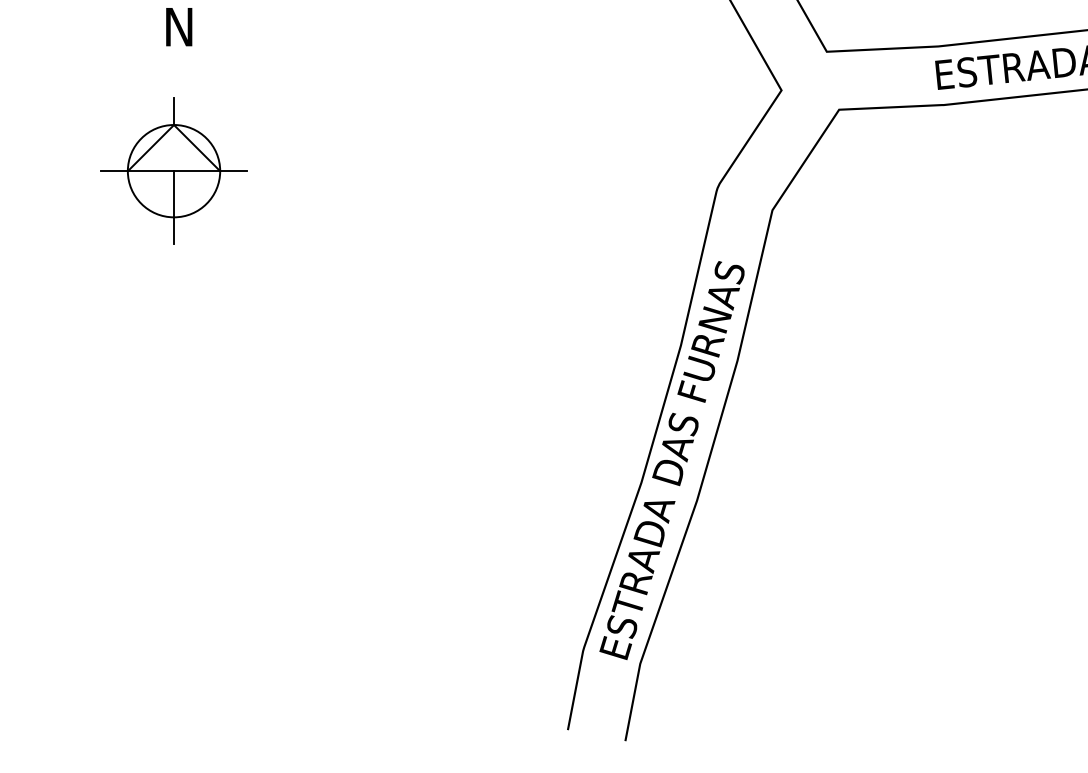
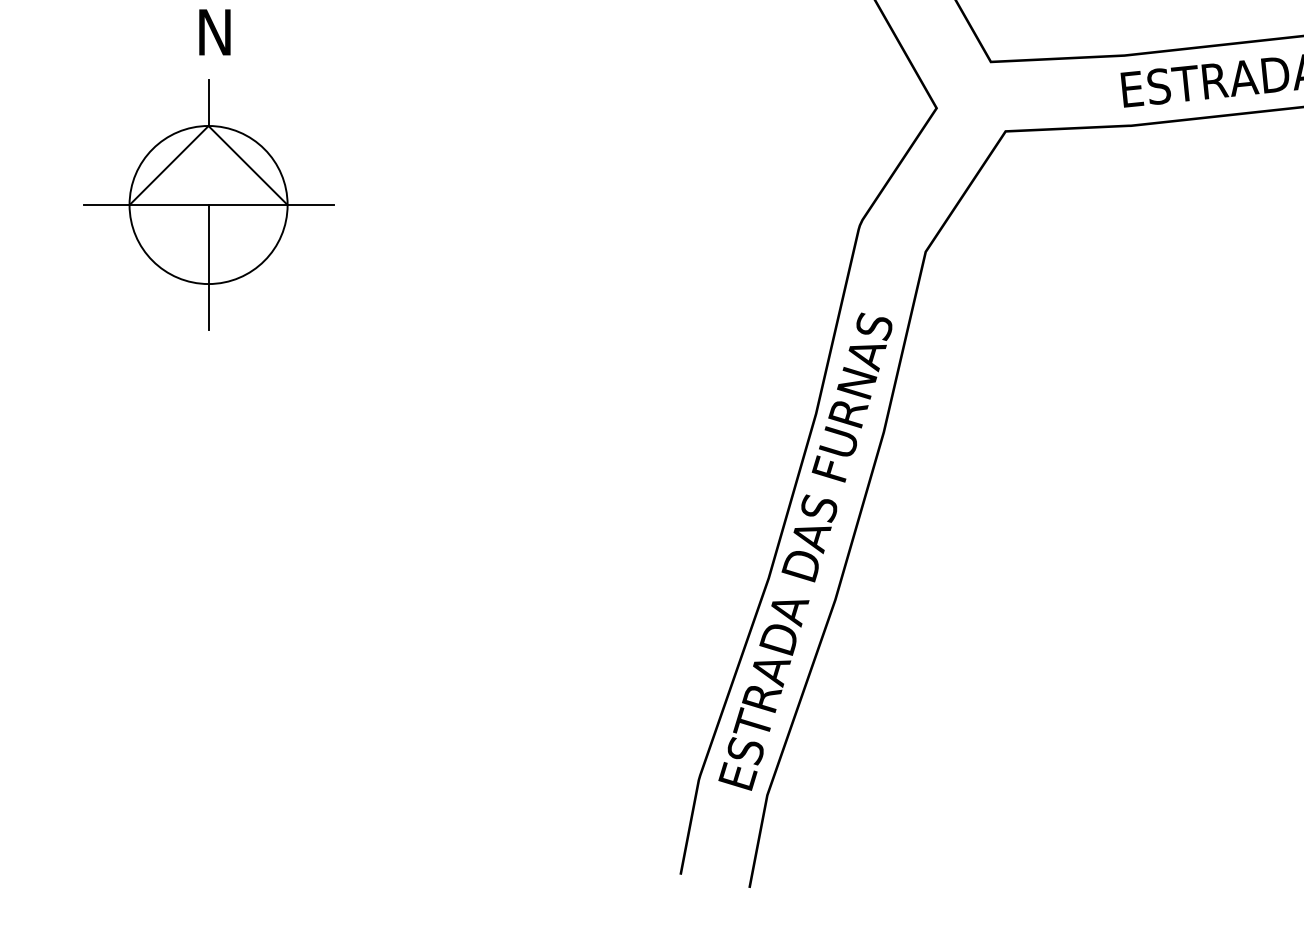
part: (173, 170) -> (208, 204), size x1.43

